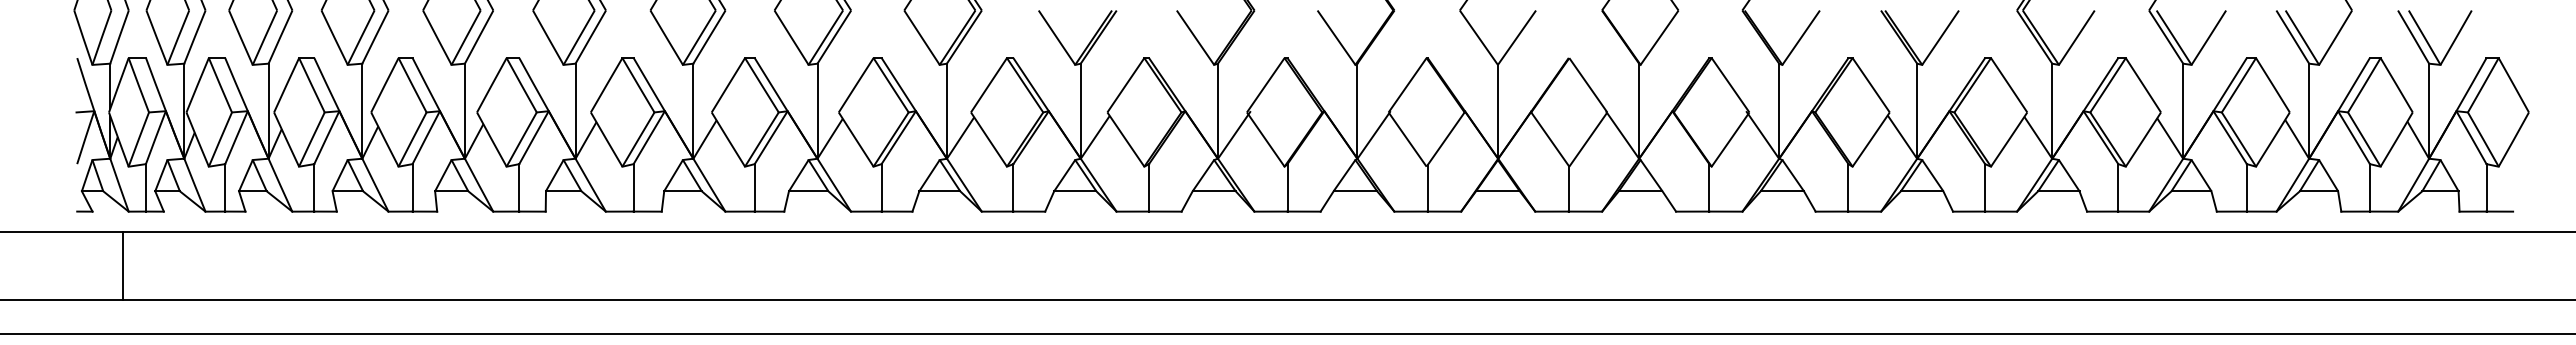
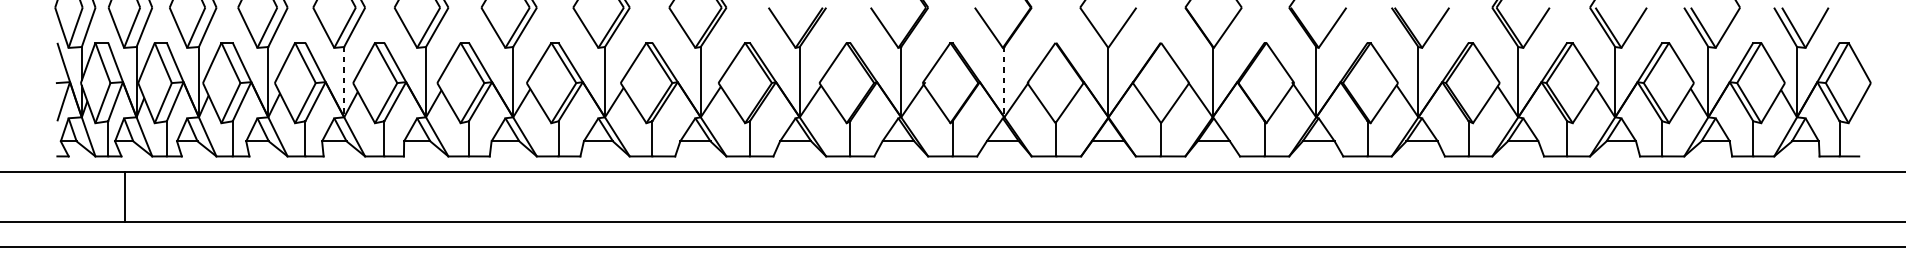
line: (464, 111) -> (343, 82), solid -> dashed
line: (1357, 111) -> (1004, 82), solid -> dashed
line: (123, 266) -> (124, 197), moved

